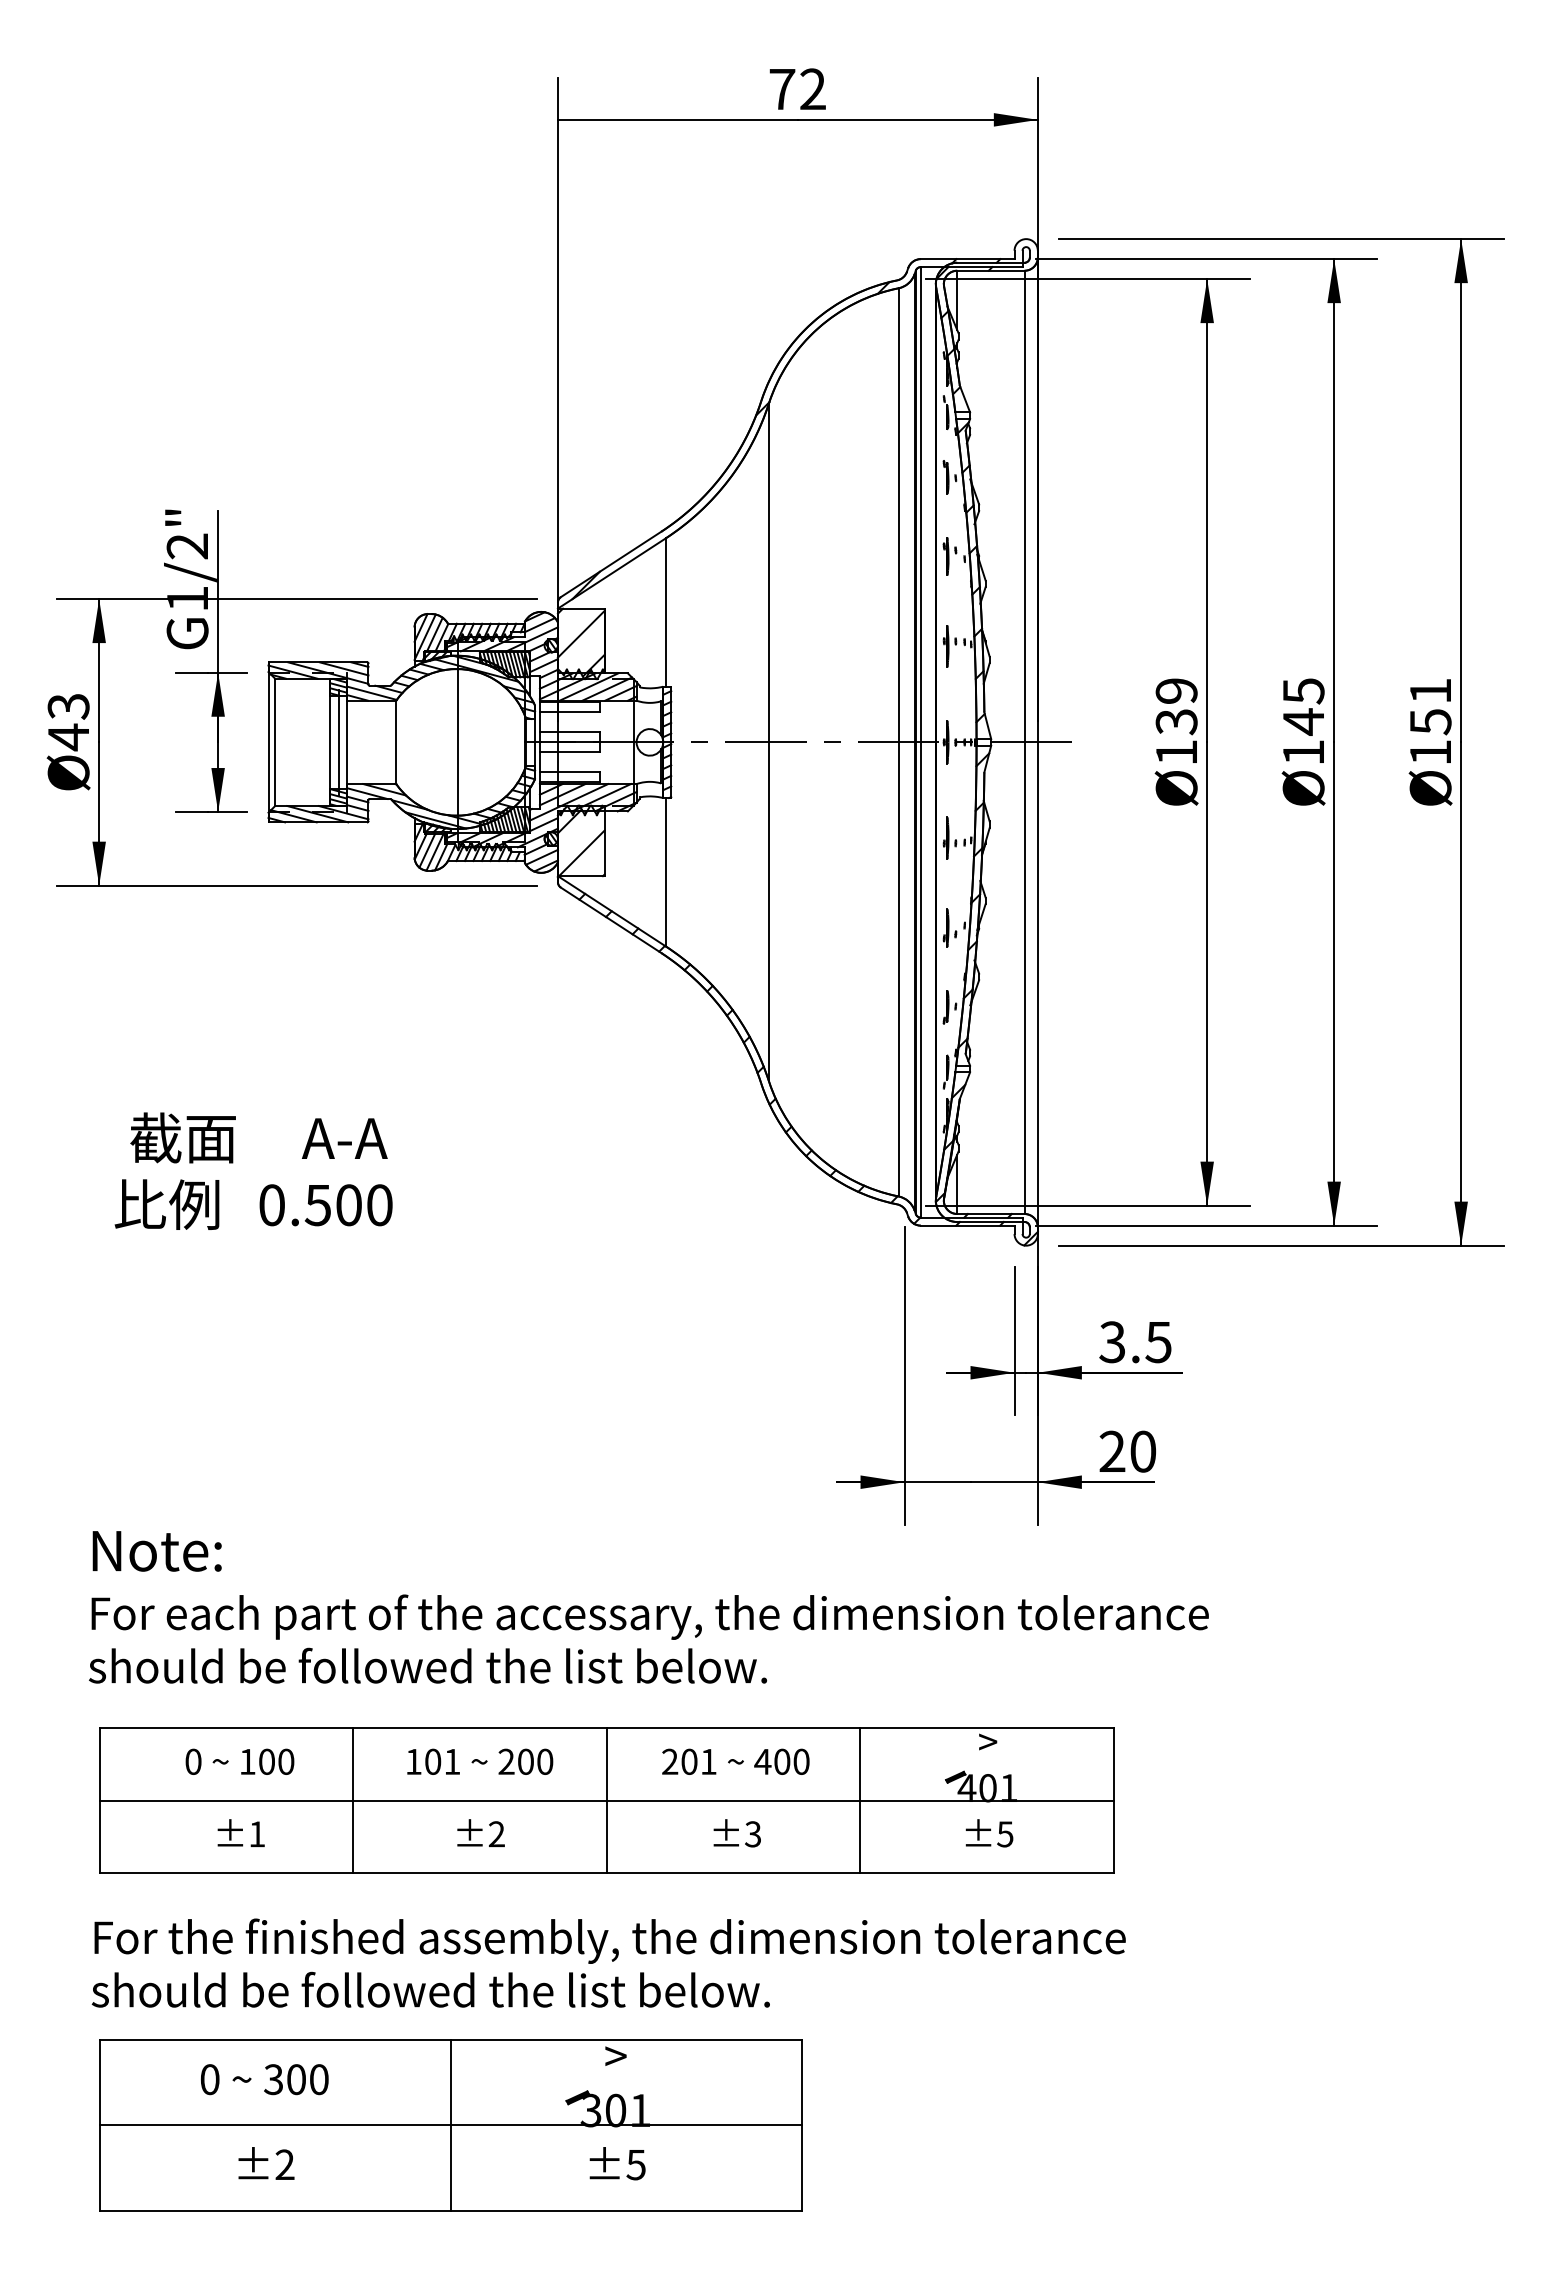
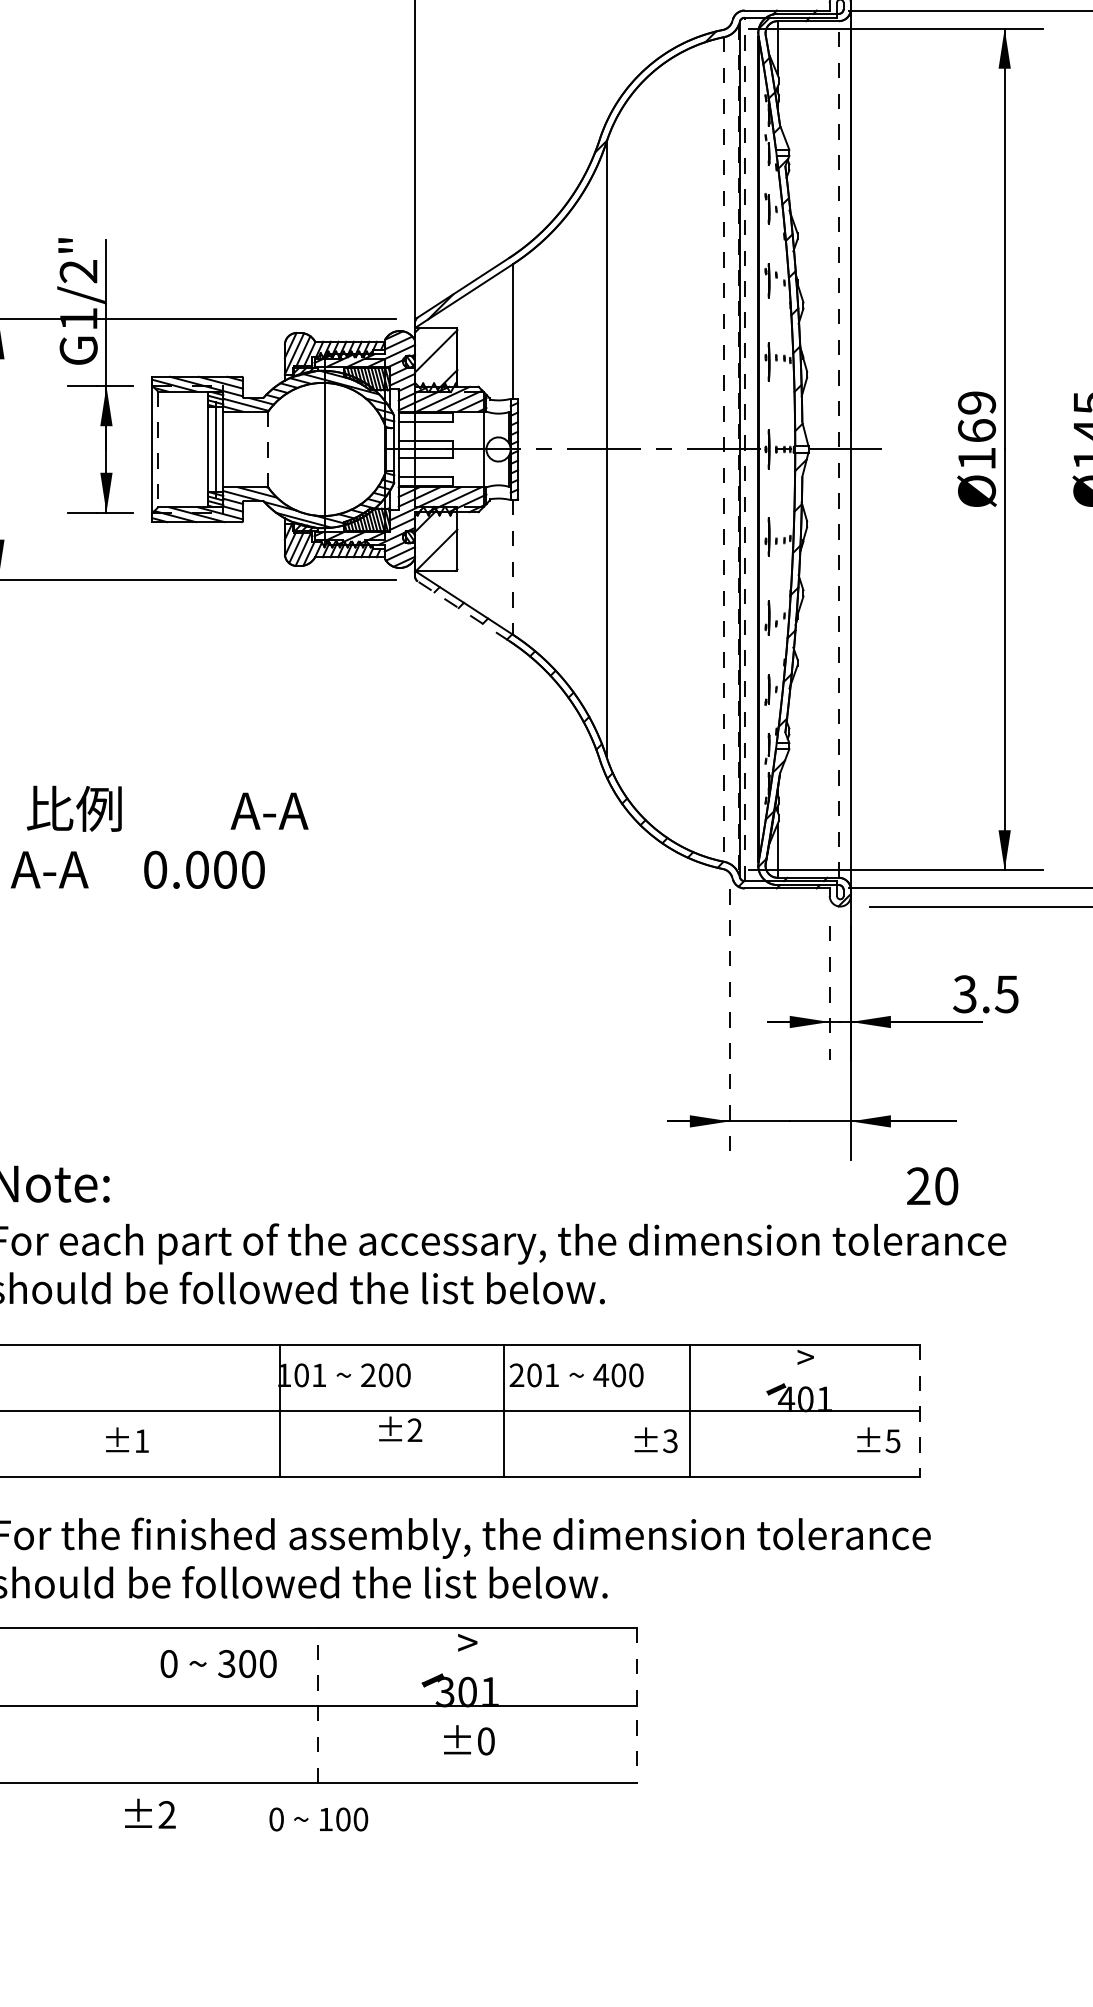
text: (1176, 721) -> (976, 430), Ø139 -> Ø169
line: (920, 741) -> (744, 448), solid -> dashed
line: (275, 742) -> (158, 449), solid -> dashed
line: (396, 742) -> (268, 449), solid -> dashed
line: (898, 742) -> (724, 449), solid -> dashed
line: (914, 742) -> (738, 449), solid -> dashed
line: (1024, 742) -> (838, 449), solid -> dashed
line: (665, 872) -> (512, 567), solid -> dashed
line: (611, 920) -> (463, 611), solid -> dashed
text: (182, 1137) -> (74, 808), 截面 -> 比例
text: (344, 1138) -> (269, 811), moved
text: (165, 1204) -> (58, 869), 比例 -> A-A
text: (317, 1205) -> (196, 870), 0.500 -> 0.000
line: (1014, 1341) -> (829, 993), solid -> dashed
text: (1135, 1342) -> (985, 994), moved
line: (904, 1375) -> (729, 1024), solid -> dashed
text: (1127, 1451) -> (932, 1186), moved
text: (239, 1761) -> (318, 1819), moved
line: (353, 1800) -> (280, 1410), moved
line: (606, 1800) -> (503, 1410), moved
line: (1113, 1801) -> (919, 1411), solid -> dashed
text: (480, 1832) -> (400, 1428), moved
text: (736, 1833) -> (655, 1440), moved
text: (989, 1833) -> (878, 1440), moved
text: (264, 2079) -> (218, 1663), moved
line: (450, 2124) -> (317, 1704), solid -> dashed
line: (802, 2125) -> (637, 1705), solid -> dashed
text: (266, 2163) -> (150, 1813), moved
text: (635, 2164) -> (485, 1741), ±5 -> ±0

